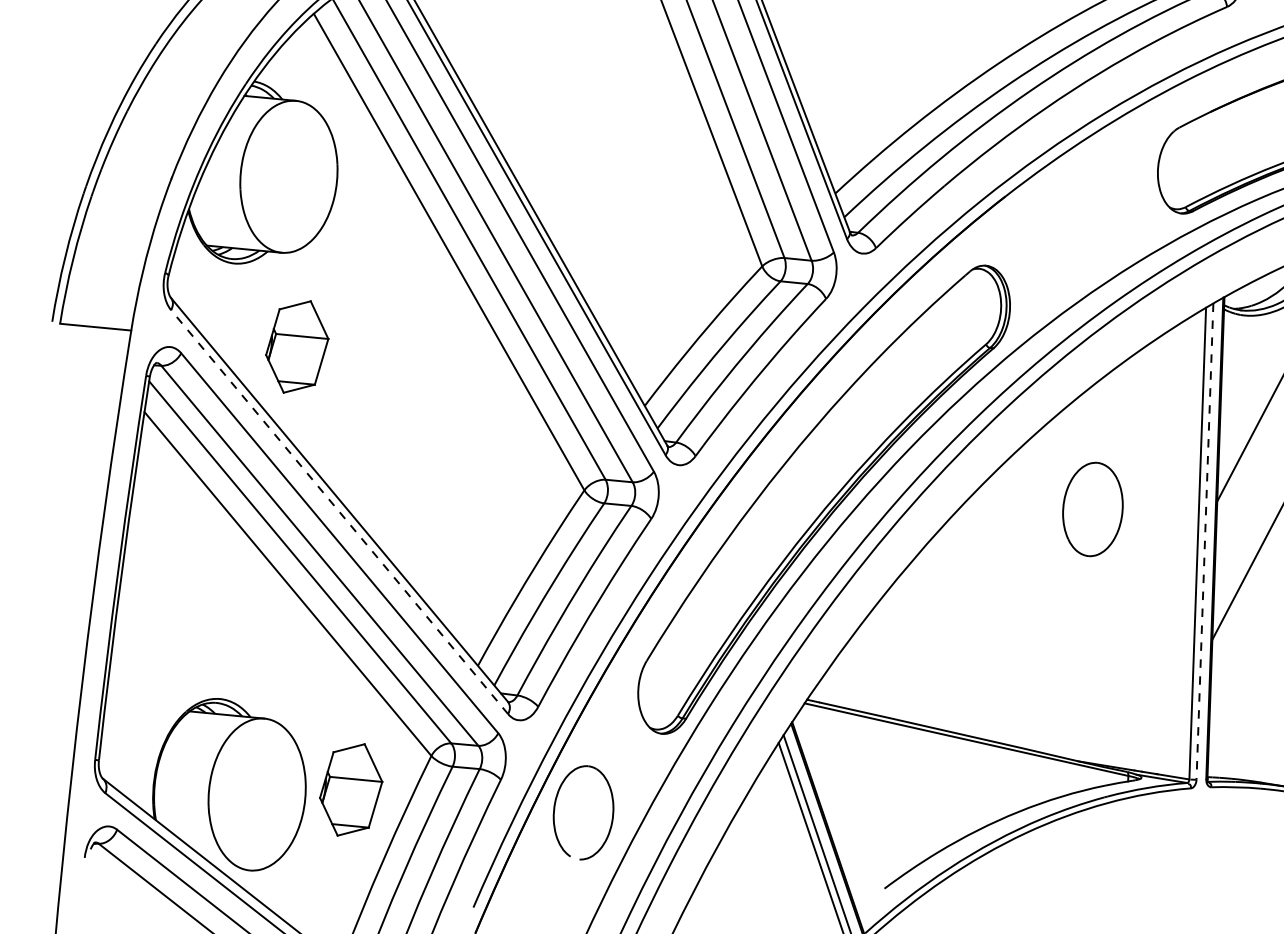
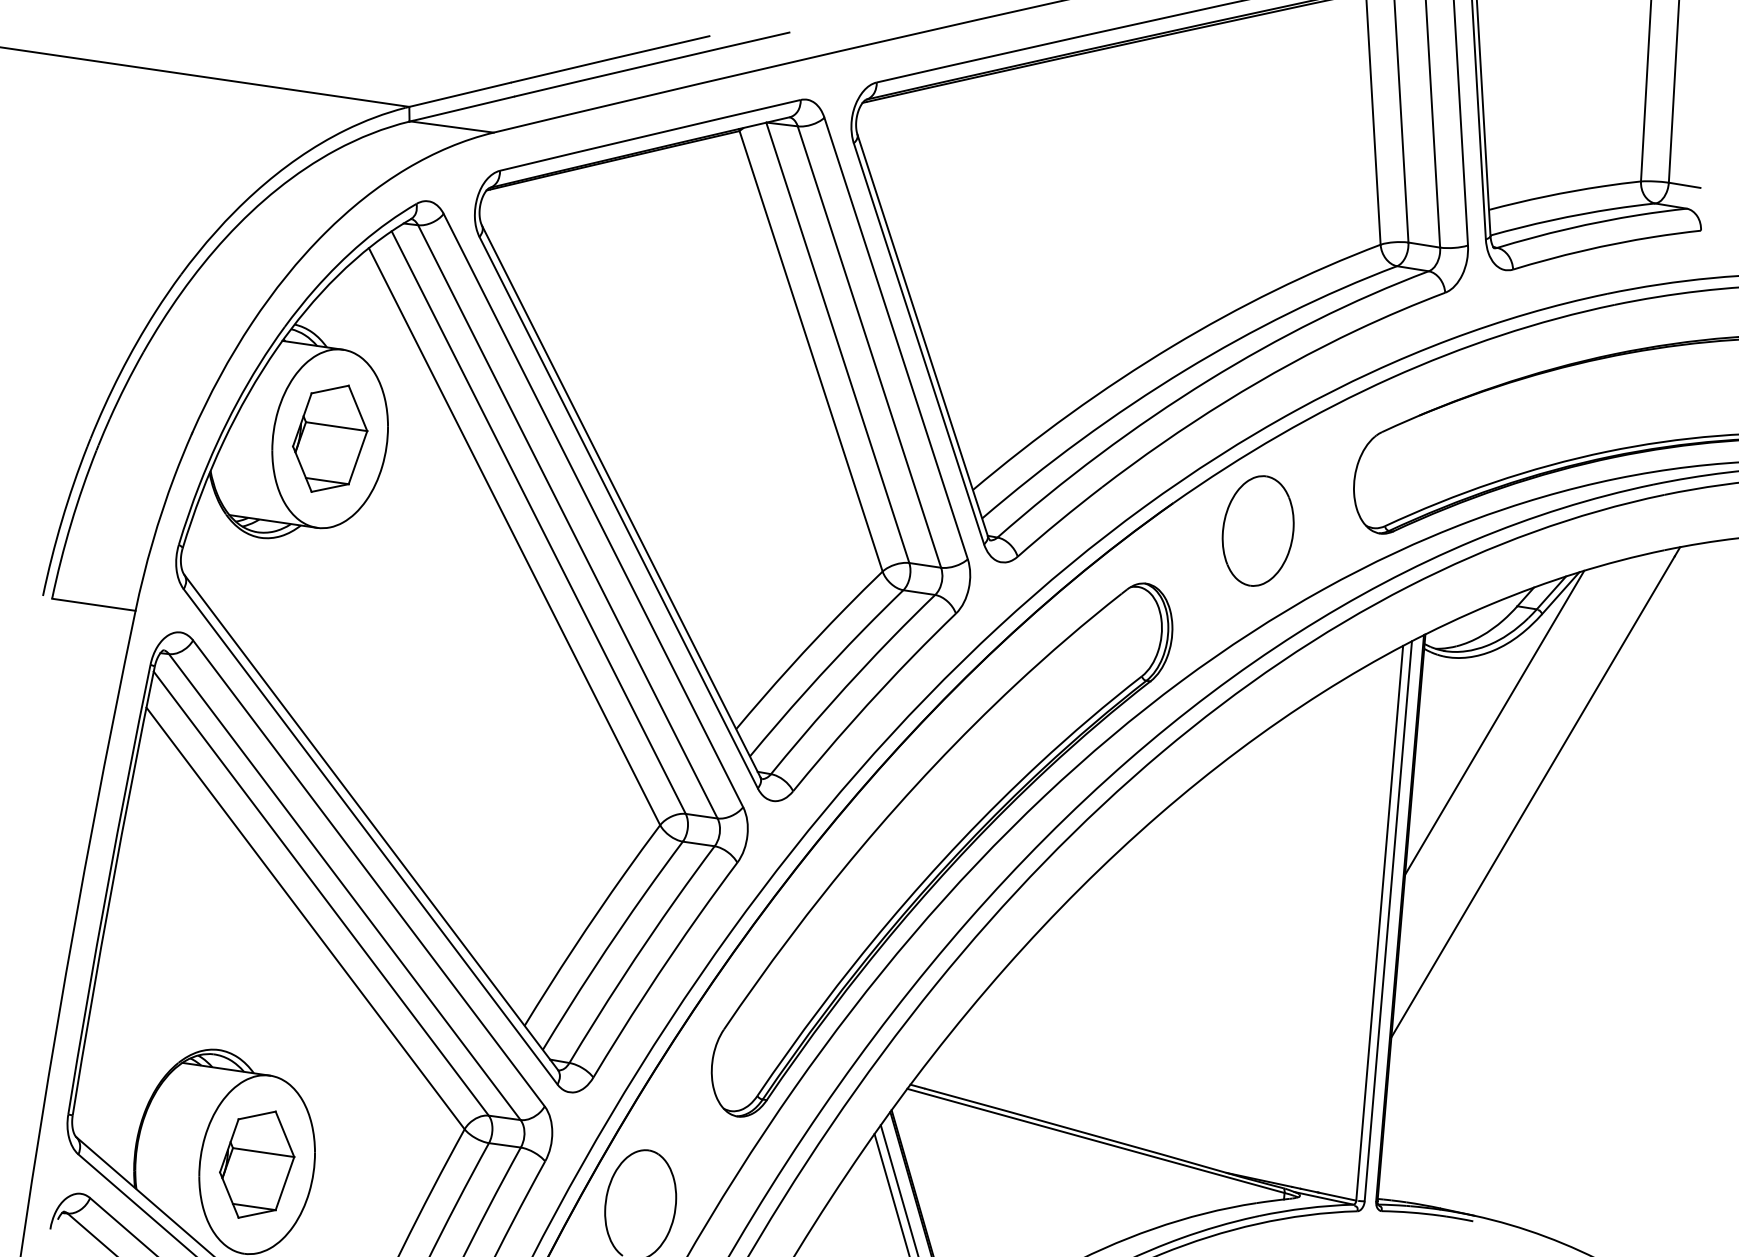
part: (297, 346) -> (330, 438), moved
part: (1092, 509) -> (1257, 530), moved
line: (339, 511) -> (370, 836), dashed -> solid
line: (1205, 541) -> (1388, 921), dashed -> solid
part: (351, 789) -> (257, 1164), moved

